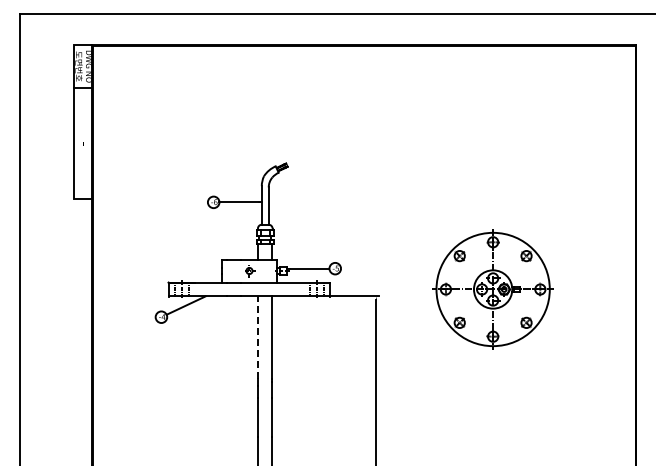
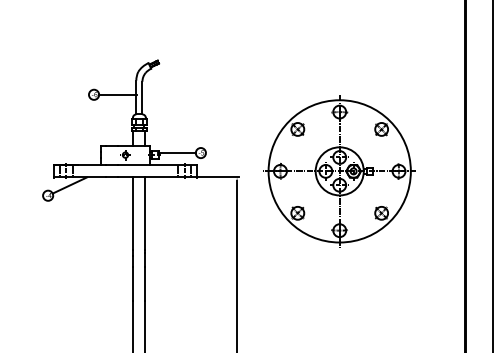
part: (492, 289) -> (339, 171), size x1.43
line: (258, 337) -> (133, 213), dashed -> solid

